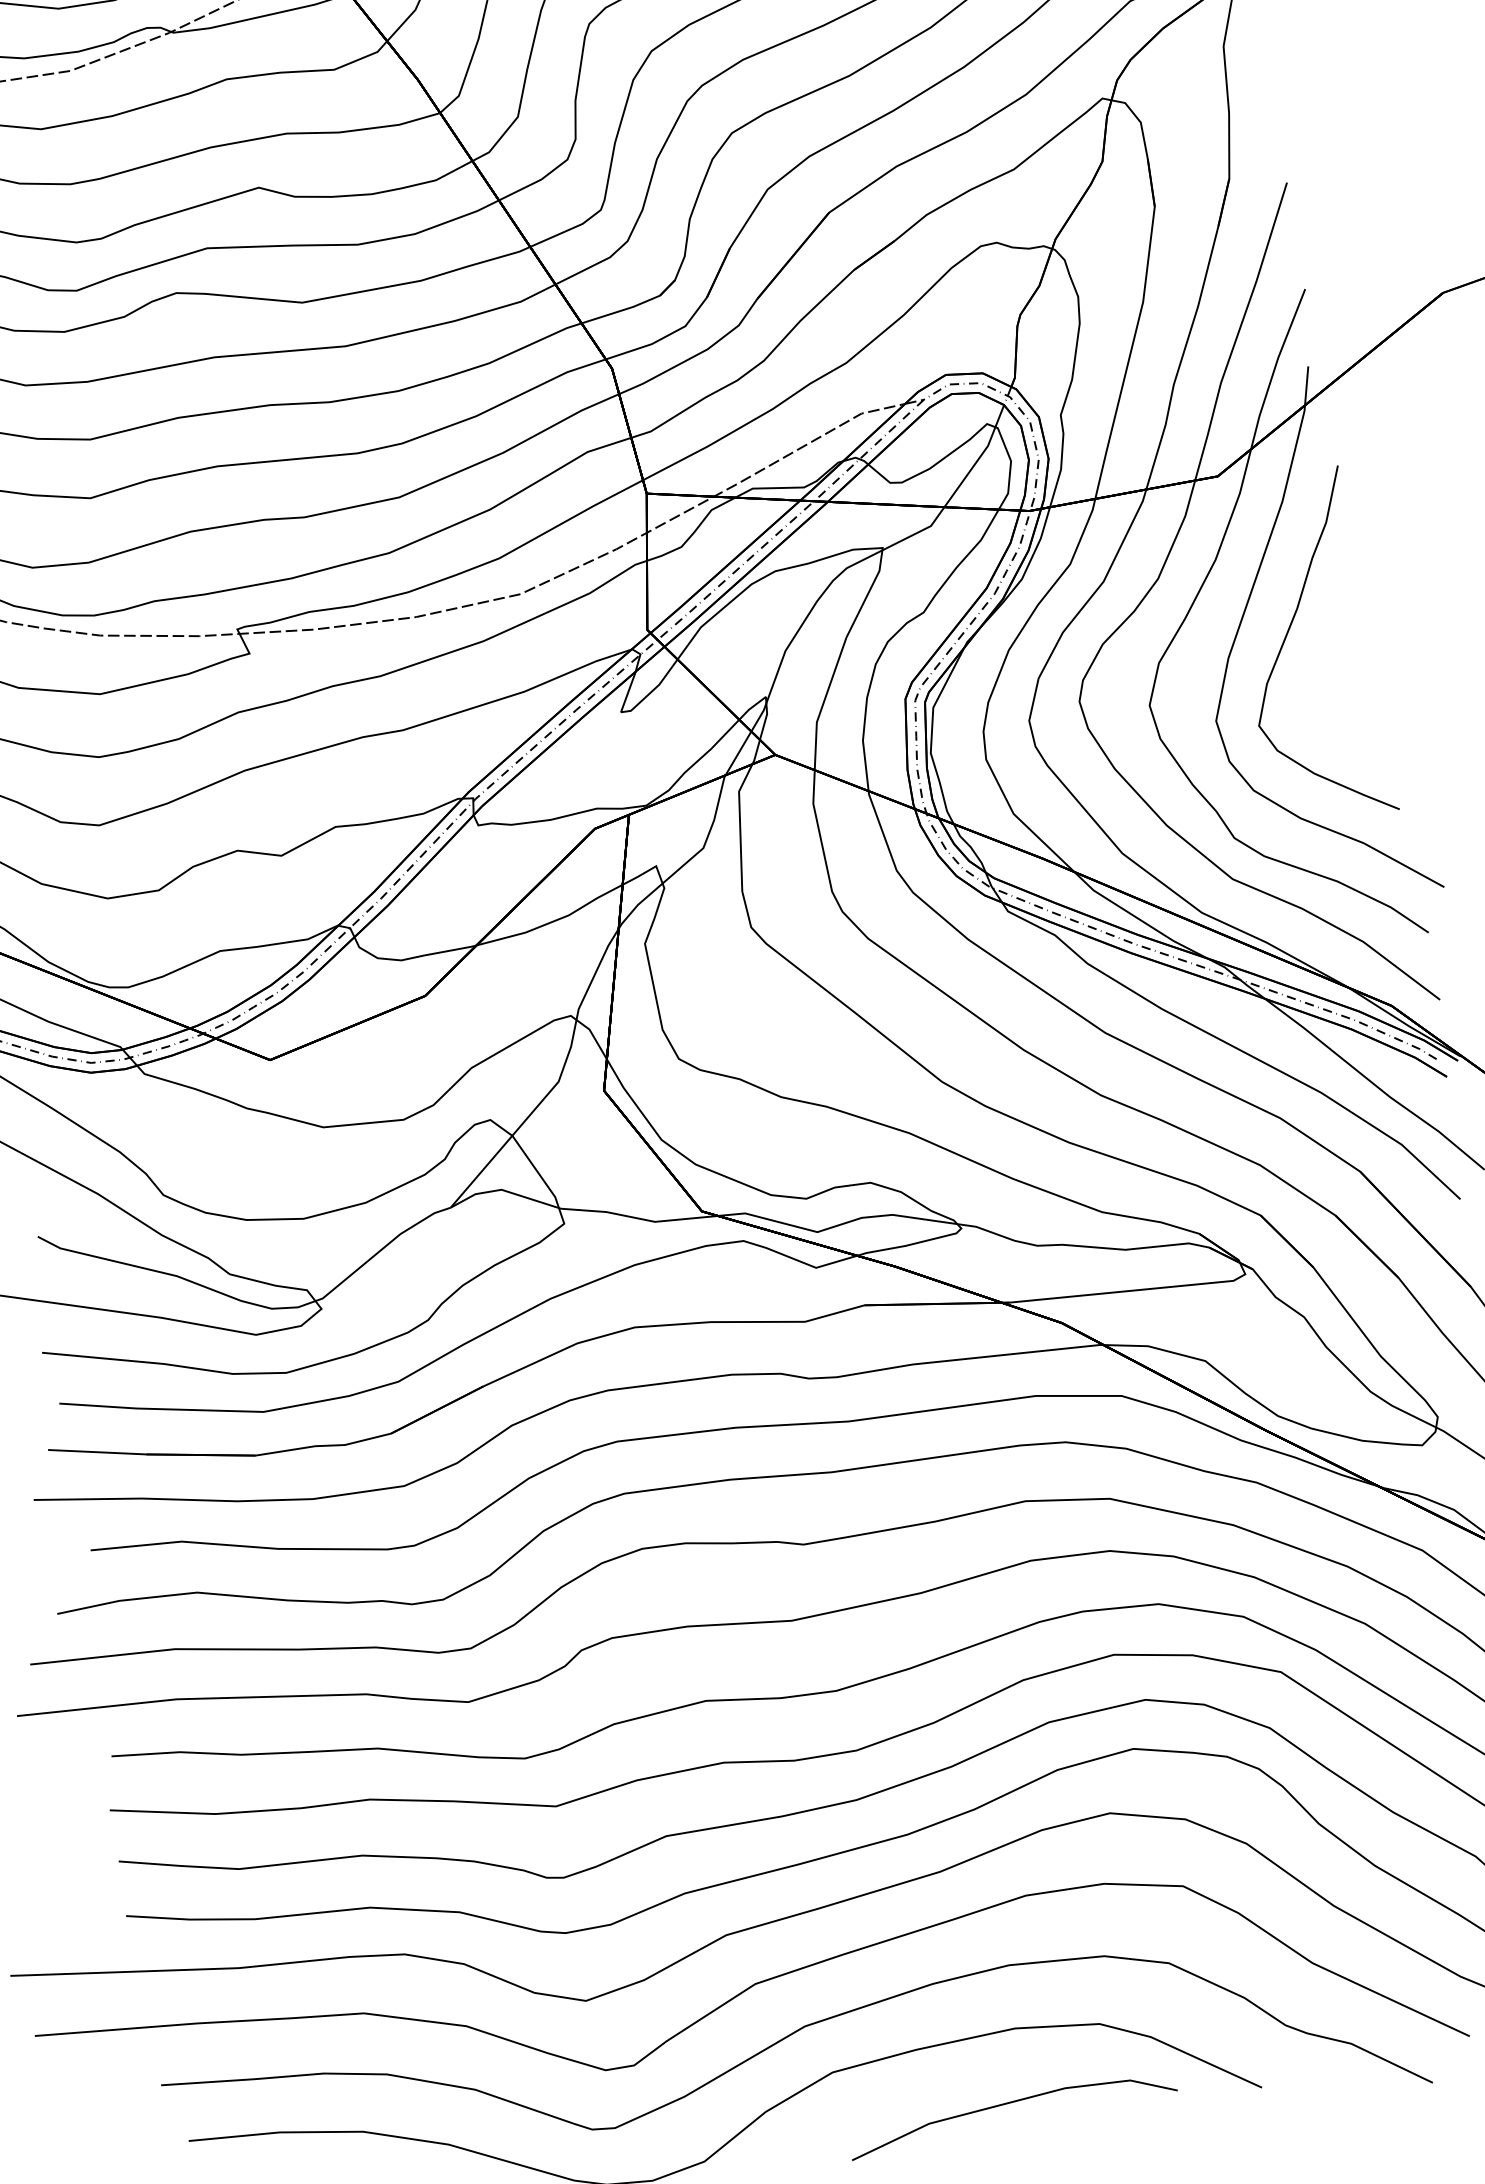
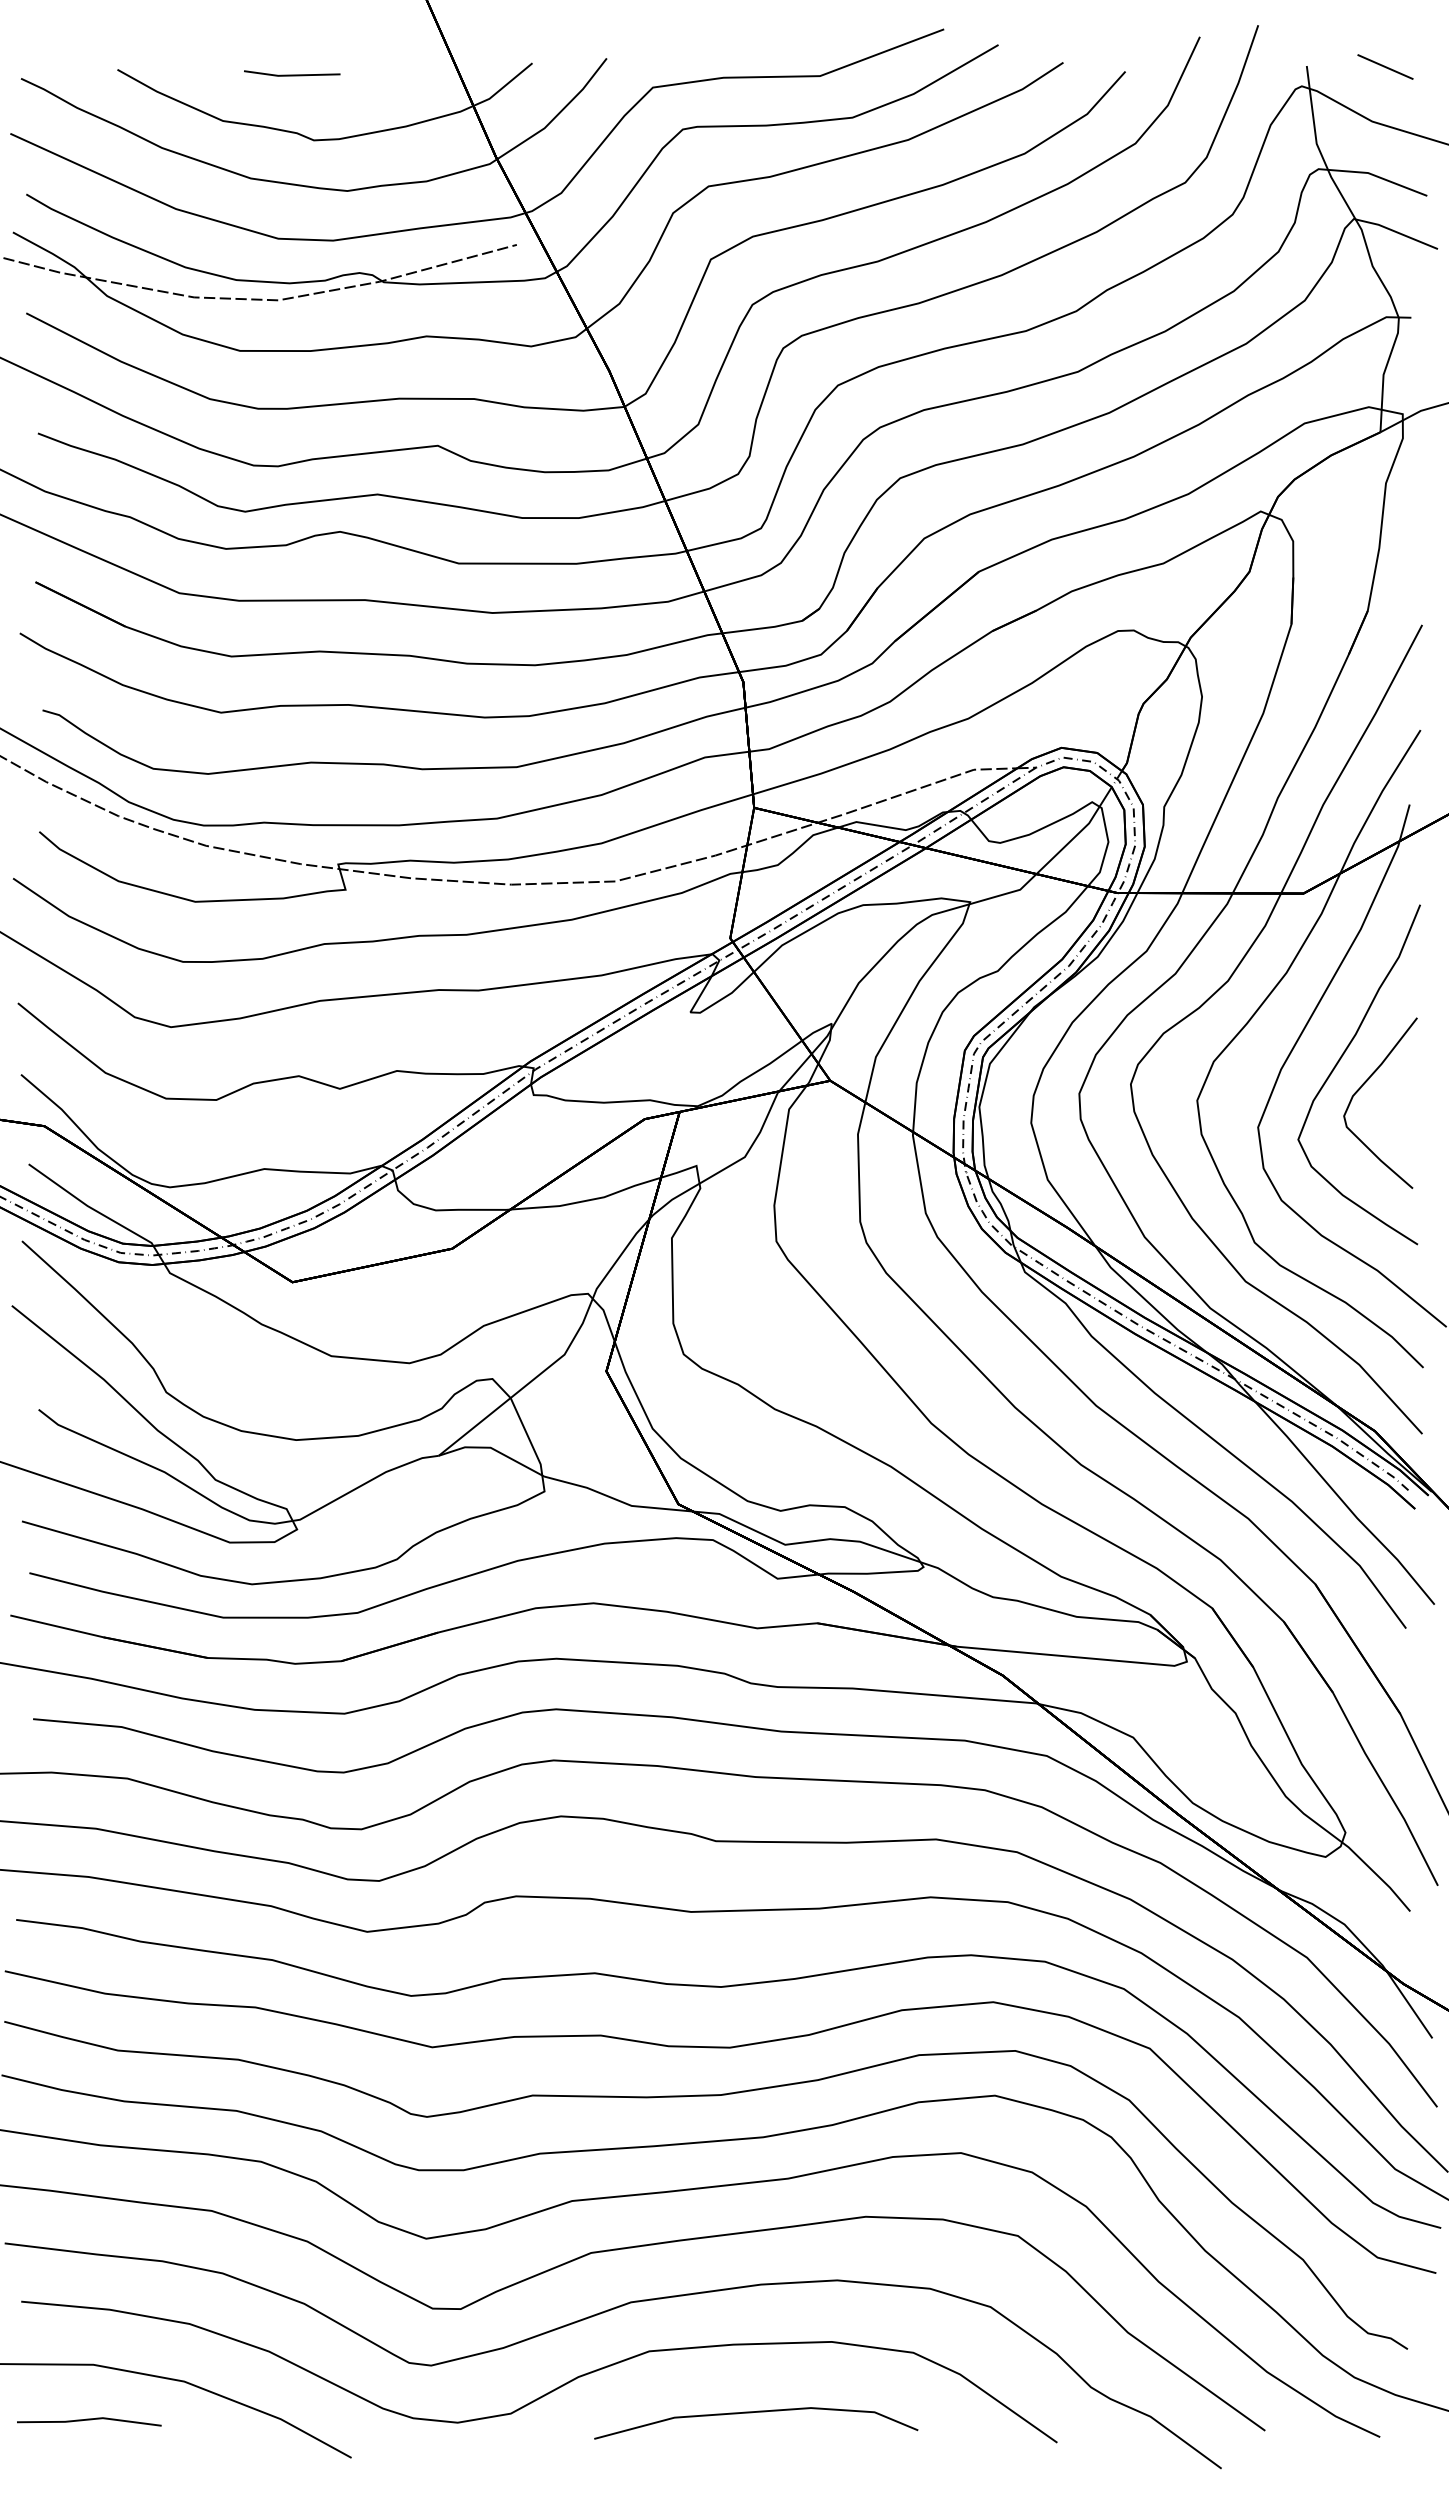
curve: (1313, 662) -> (1361, 1088), added
line: (1007, 2104) -> (752, 2413), moved

